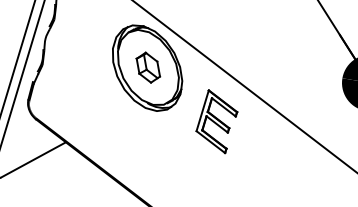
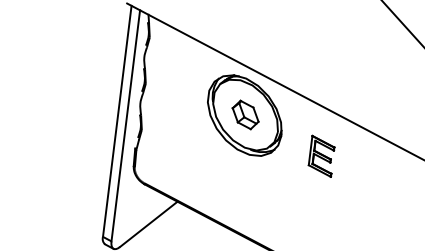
part: (216, 121) -> (321, 156), size x0.7

